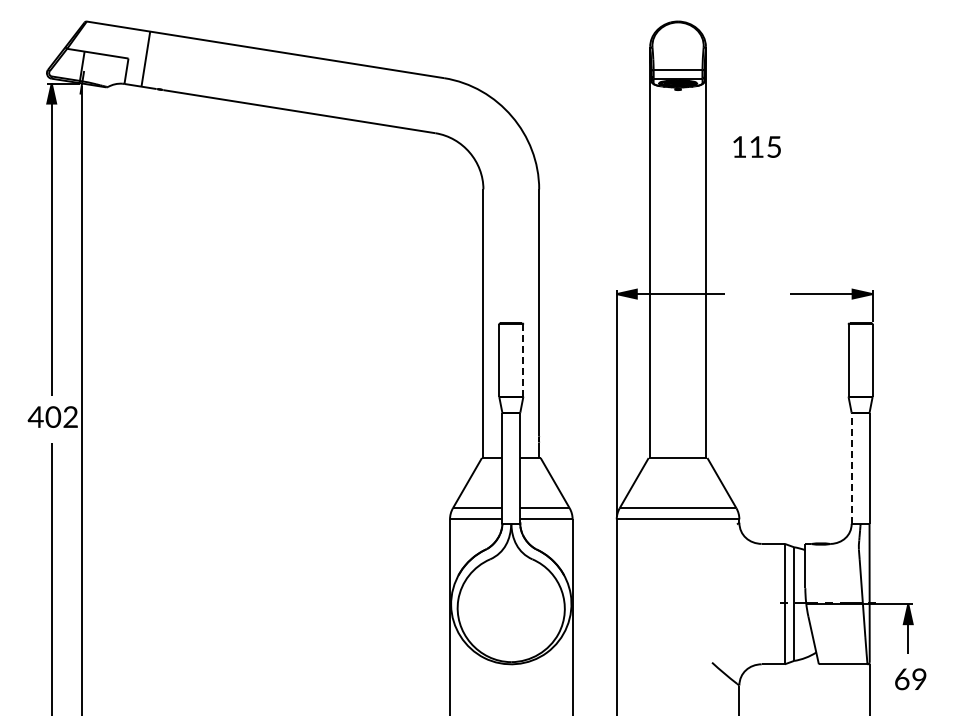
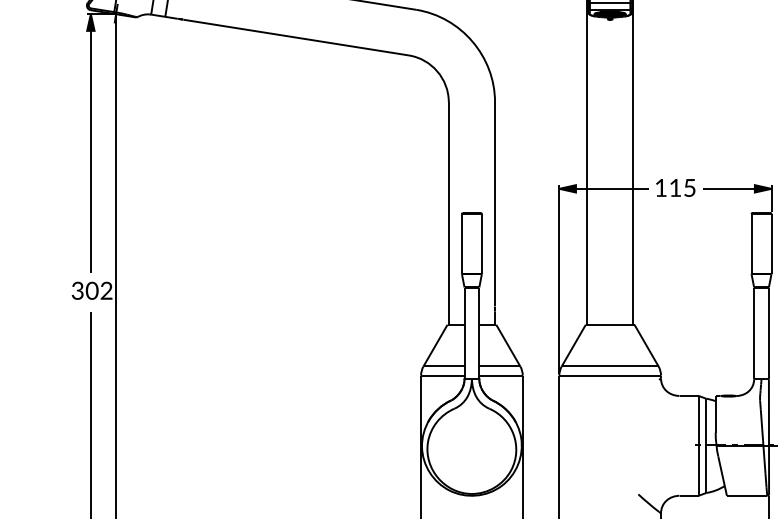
text: (756, 146) -> (675, 187), moved
line: (523, 360) -> (482, 243), dashed -> solid
text: (35, 416) -> (77, 290), 402 -> 302
line: (851, 468) -> (753, 333), dashed -> solid

